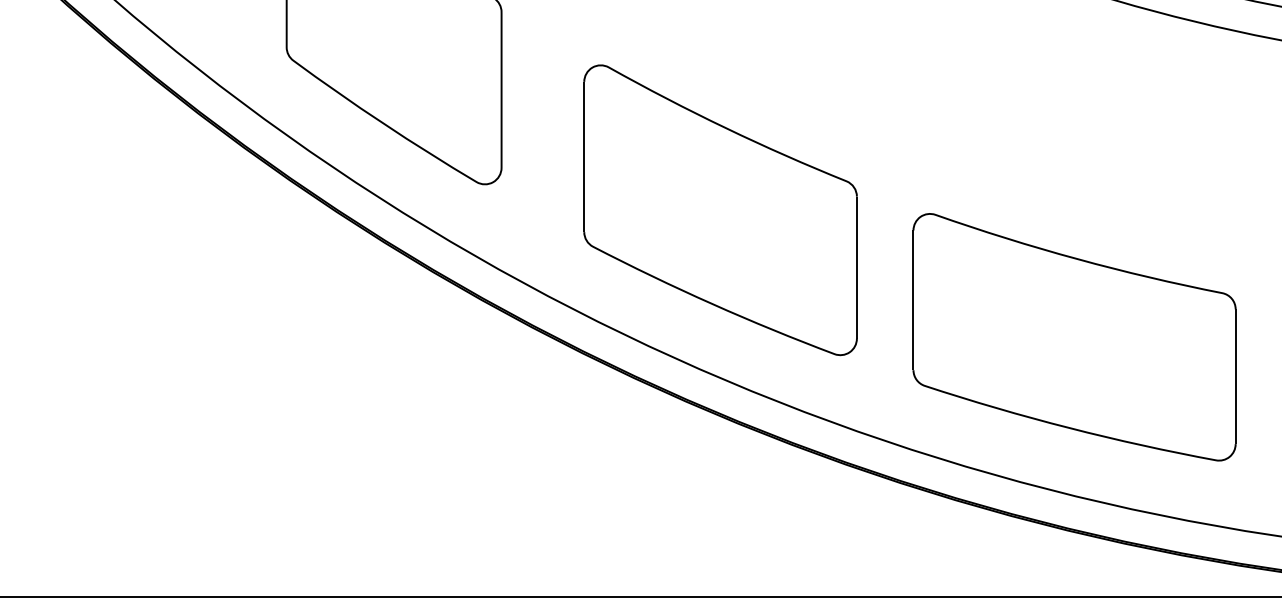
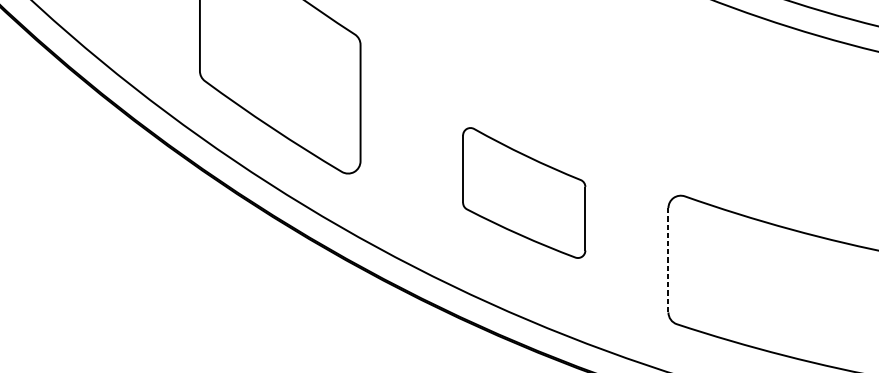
part: (720, 210) -> (524, 193), size x0.6
line: (913, 300) -> (668, 260), solid -> dashed

